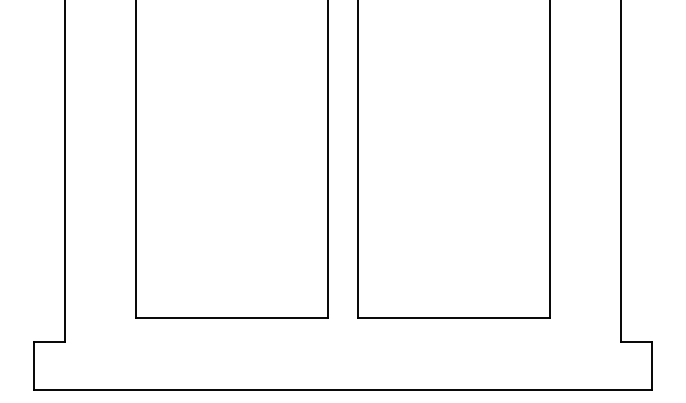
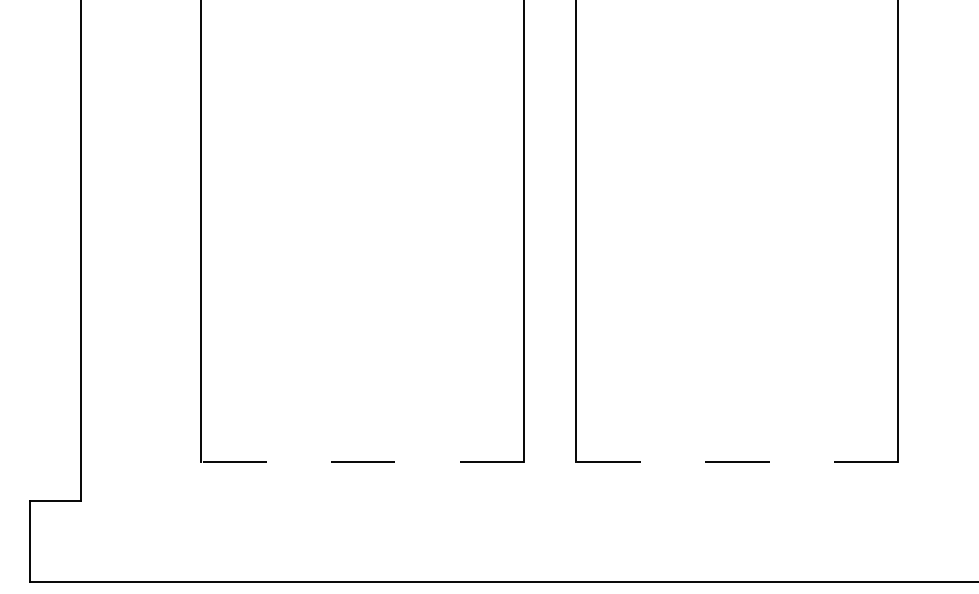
line: (231, 318) -> (361, 461), solid -> dashed
line: (454, 318) -> (737, 461), solid -> dashed

